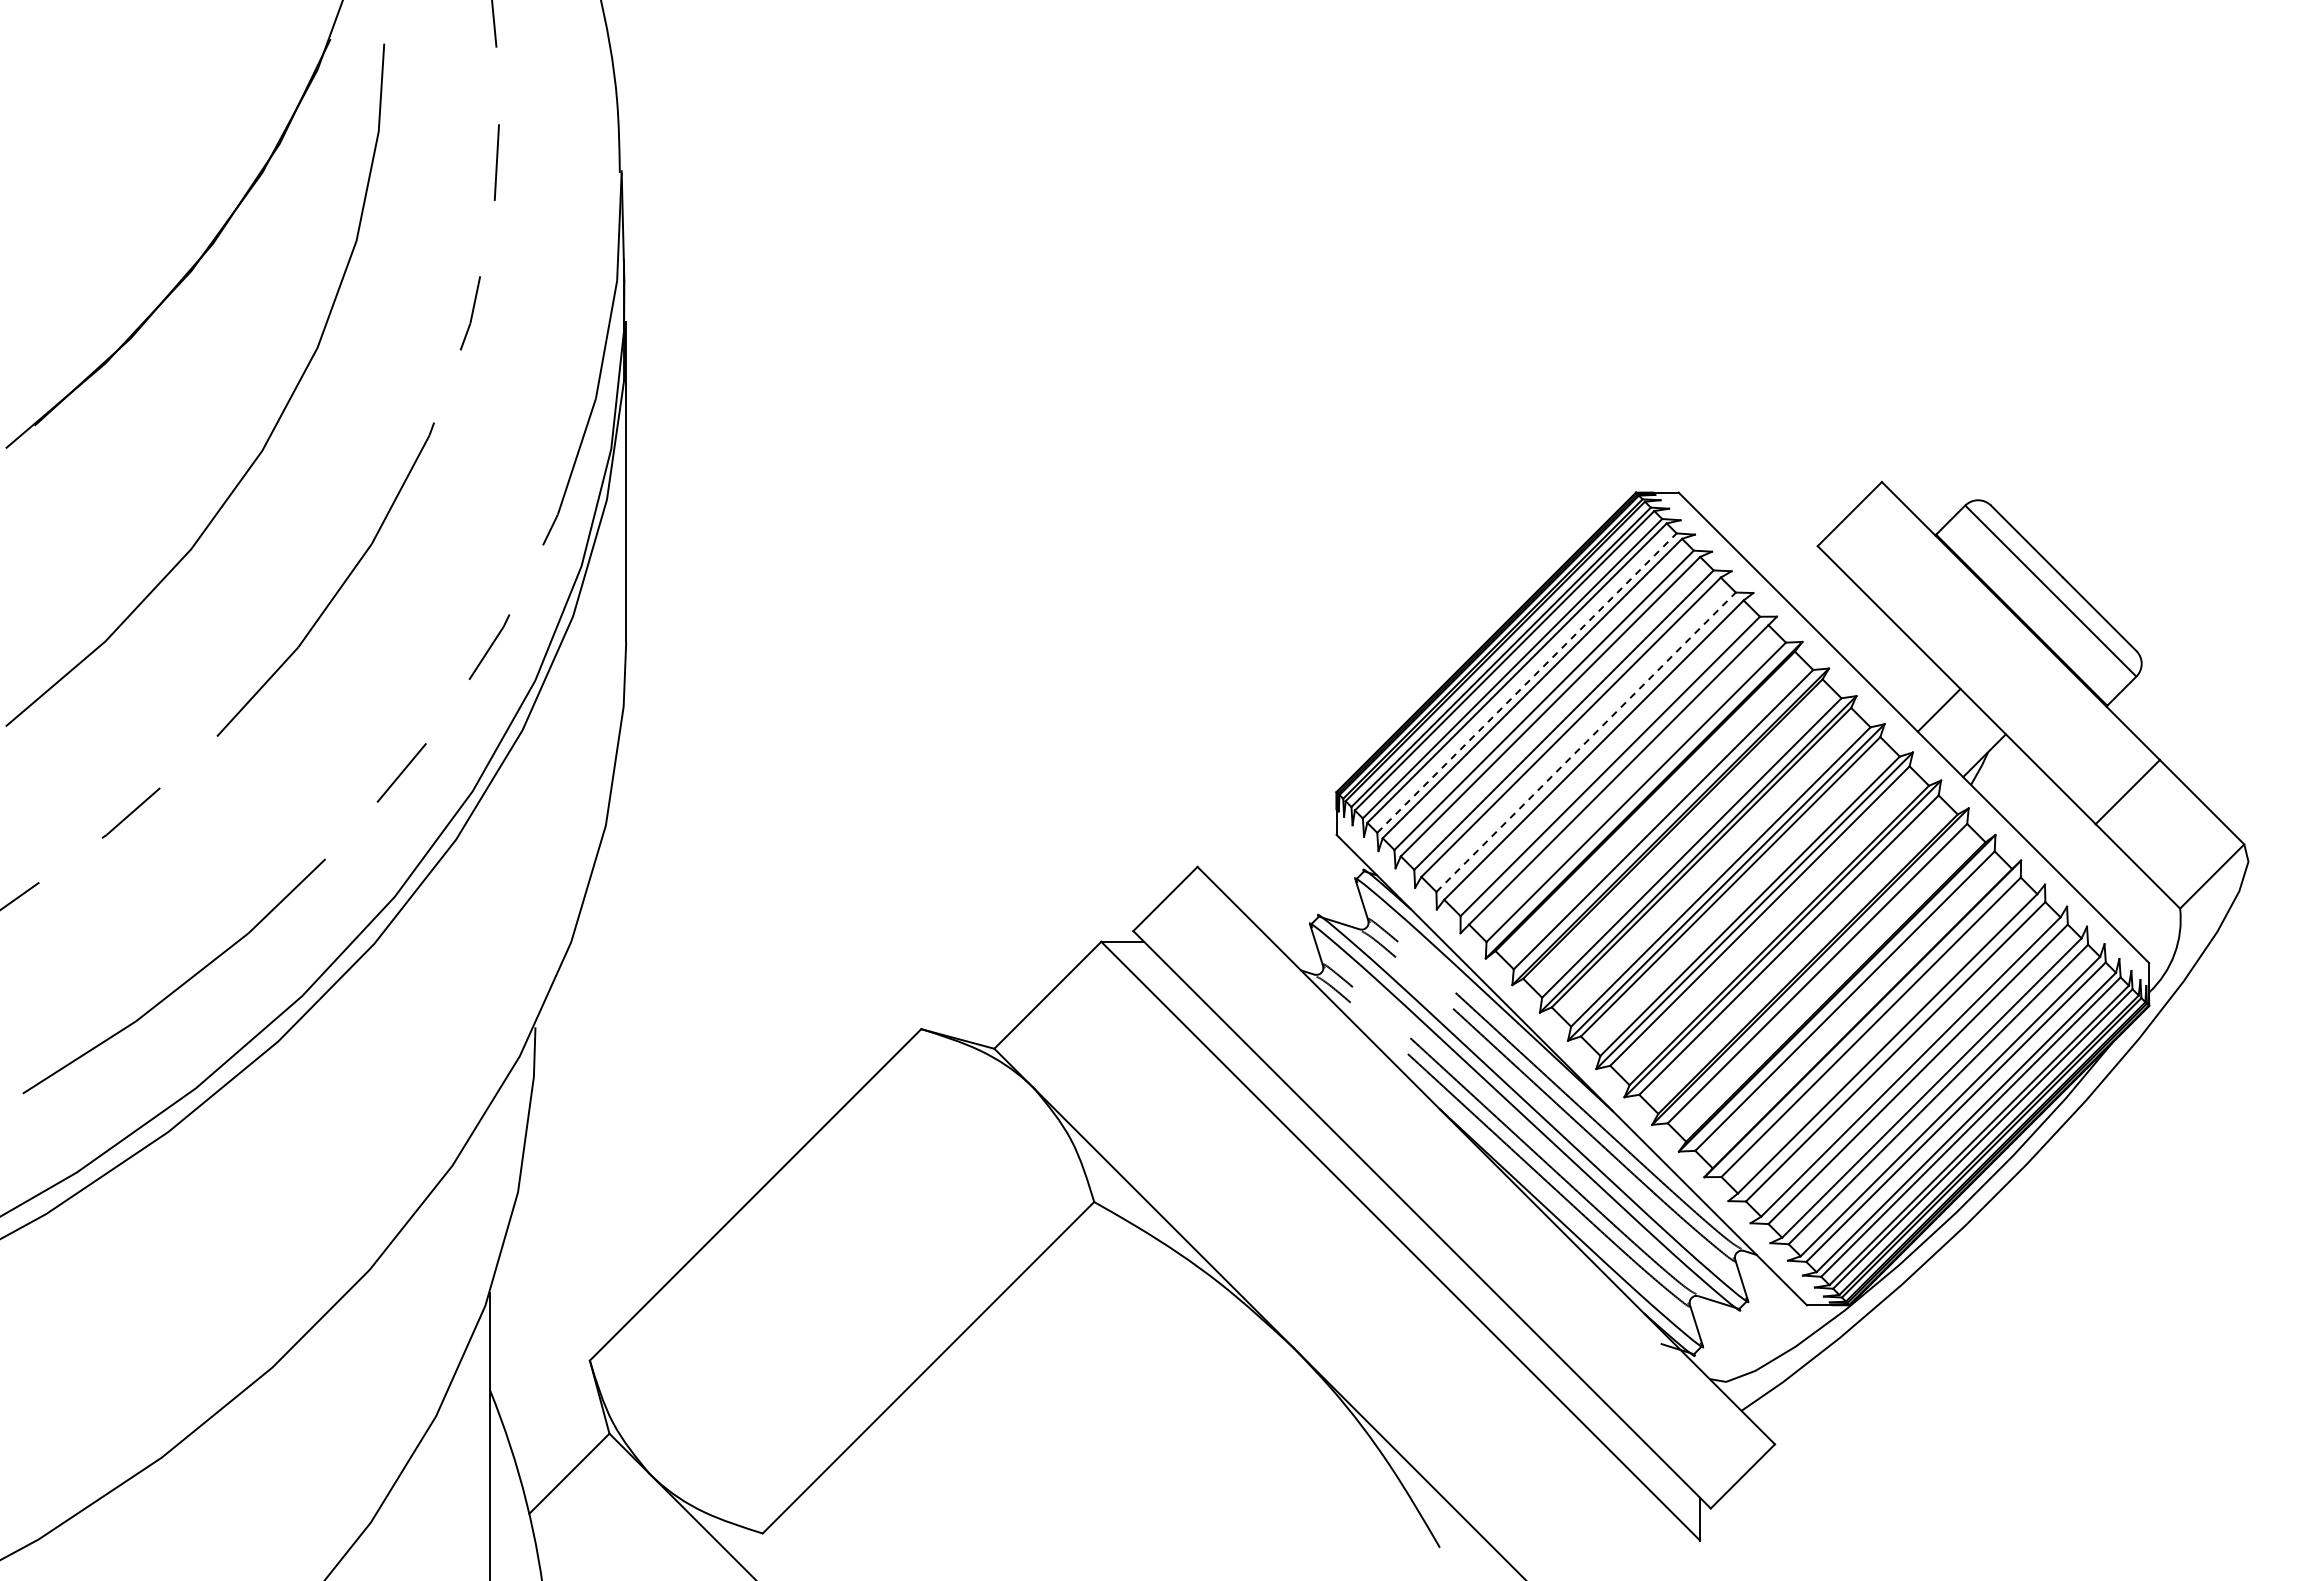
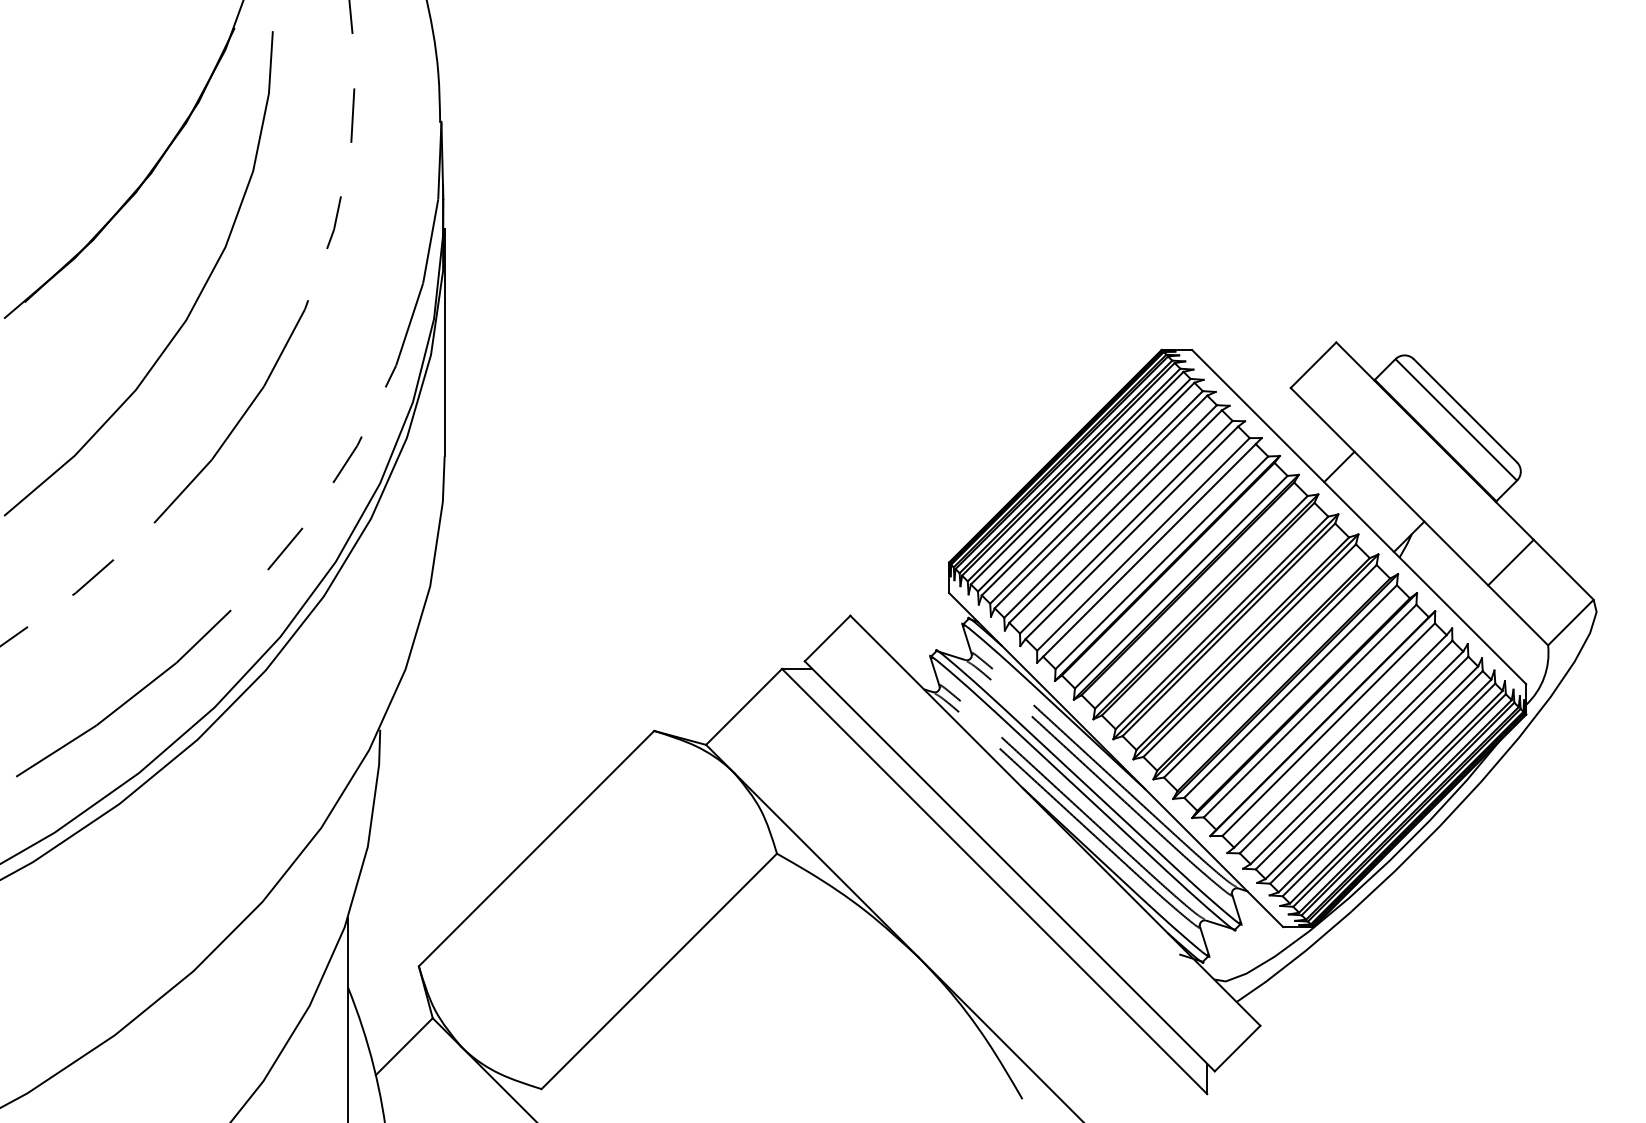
line: (1526, 683) -> (1083, 485), dashed -> solid
line: (1938, 709) -> (1338, 466), moved
line: (1586, 742) -> (1126, 527), dashed -> solid

